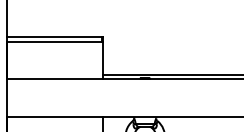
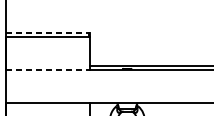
line: (55, 37) -> (48, 32), solid -> dashed
line: (55, 79) -> (48, 69), solid -> dashed

